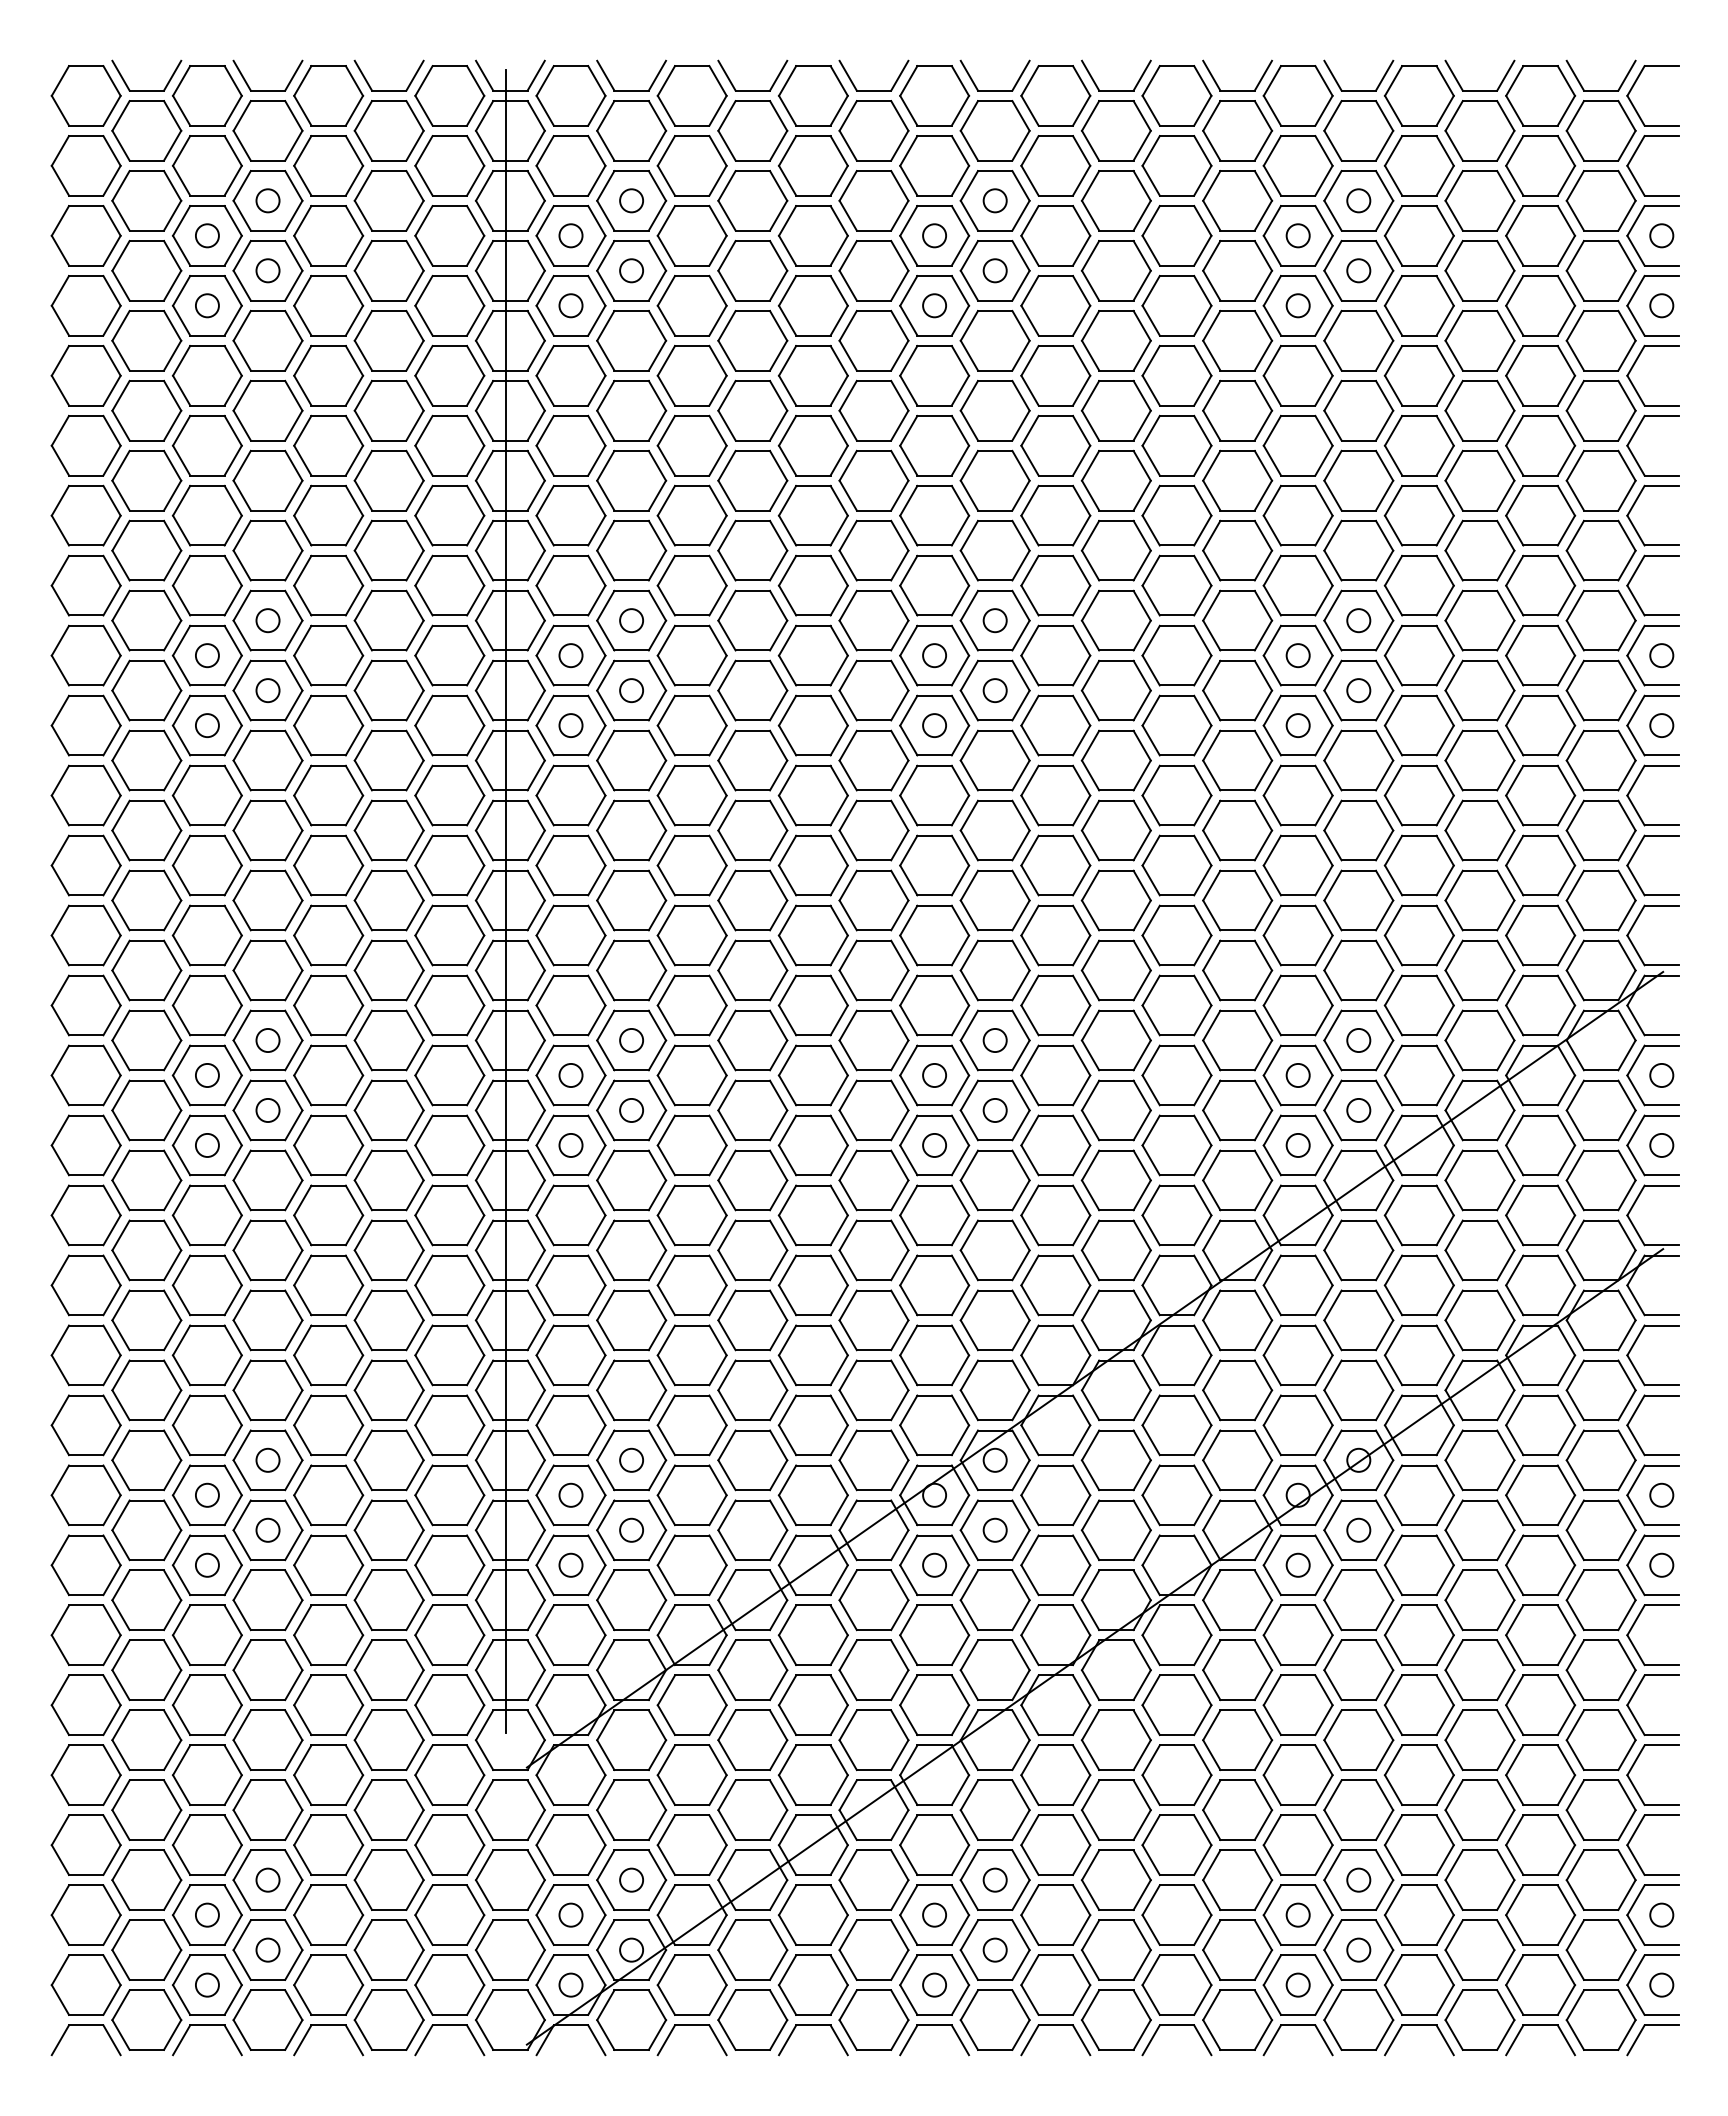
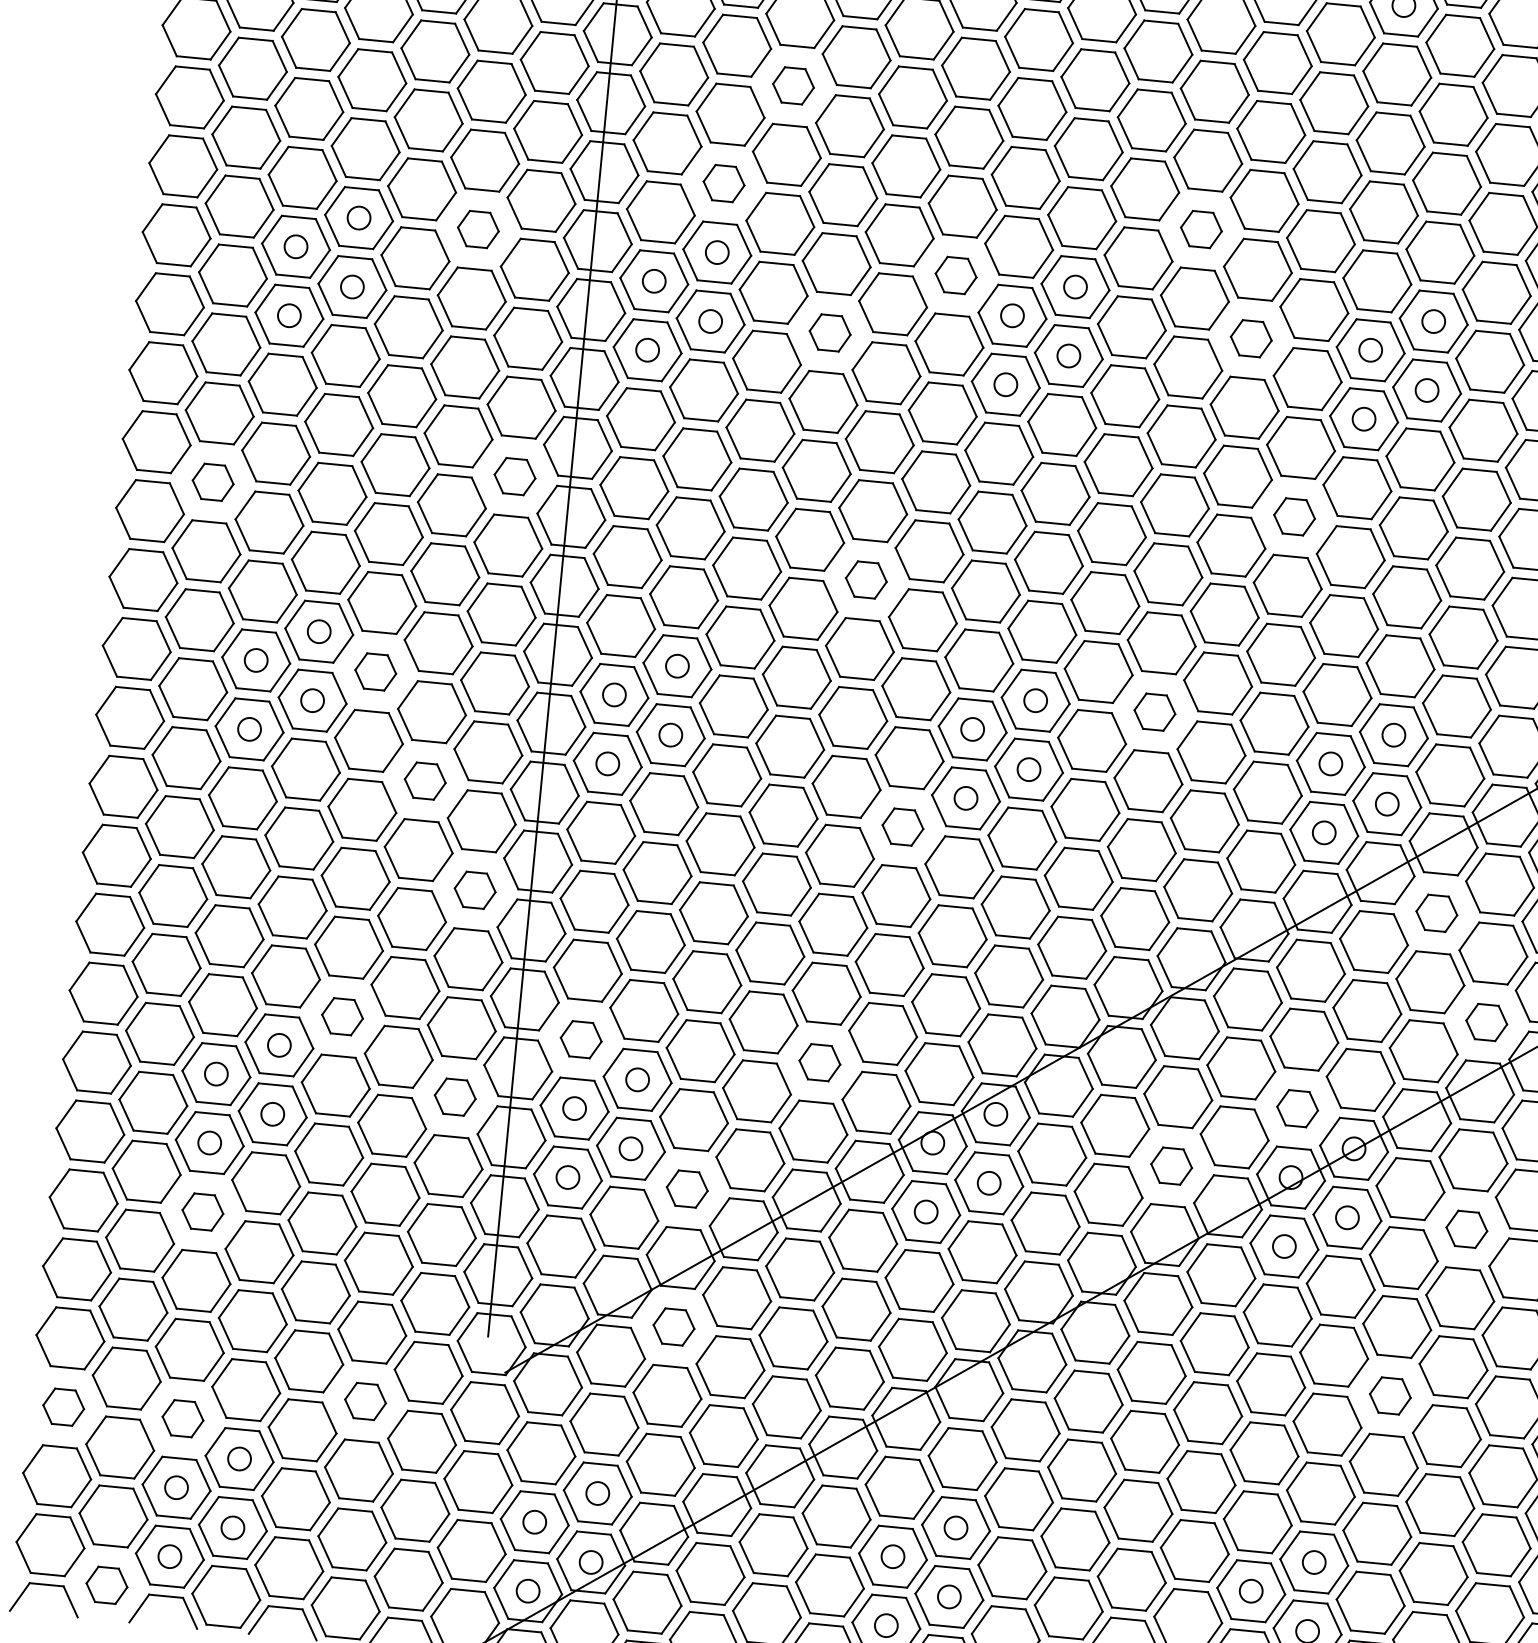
part: (691, 445) -> (792, 85), size x0.6
part: (631, 550) -> (723, 183), size x0.6
part: (1115, 550) -> (1200, 229), size x0.6
part: (388, 620) -> (477, 229), size x0.6
part: (873, 620) -> (955, 275), size x0.6
part: (1176, 655) -> (1250, 338), size x0.6
part: (752, 690) -> (829, 332), size x0.6
part: (1237, 830) -> (1294, 516), size x0.6
part: (449, 865) -> (514, 476), size x0.6
part: (146, 900) -> (212, 482), size x0.6
part: (812, 935) -> (865, 579), size x0.6
part: (1115, 1040) -> (1154, 712), size x0.6
part: (328, 1075) -> (375, 671), size x0.6
part: (388, 1180) -> (424, 781), size x0.6
part: (873, 1180) -> (902, 827), size x0.6
part: (1418, 1215) -> (1436, 913), size x0.6
part: (449, 1285) -> (474, 890), size x0.6
part: (1479, 1320) -> (1486, 1022), size x0.6
part: (328, 1425) -> (342, 1016), size x0.6
part: (570, 1425) -> (580, 1039), size x0.6
part: (812, 1425) -> (819, 1062), size x0.6
part: (1297, 1425) -> (1296, 1108), size x0.6
part: (449, 1495) -> (454, 1097), size x0.6
part: (1176, 1495) -> (1171, 1166), size x0.6
part: (1479, 1530) -> (1466, 1229), size x0.6
part: (691, 1565) -> (686, 1189), size x0.6
part: (206, 1635) -> (202, 1212), size x0.6
part: (691, 1705) -> (673, 1327), size x0.6
part: (1418, 1705) -> (1389, 1396), size x0.6
part: (388, 1809) -> (364, 1400), size x0.6
part: (85, 1844) -> (63, 1406), size x0.6
part: (206, 1844) -> (182, 1418), size x0.6
part: (146, 2019) -> (106, 1584), size x0.6

